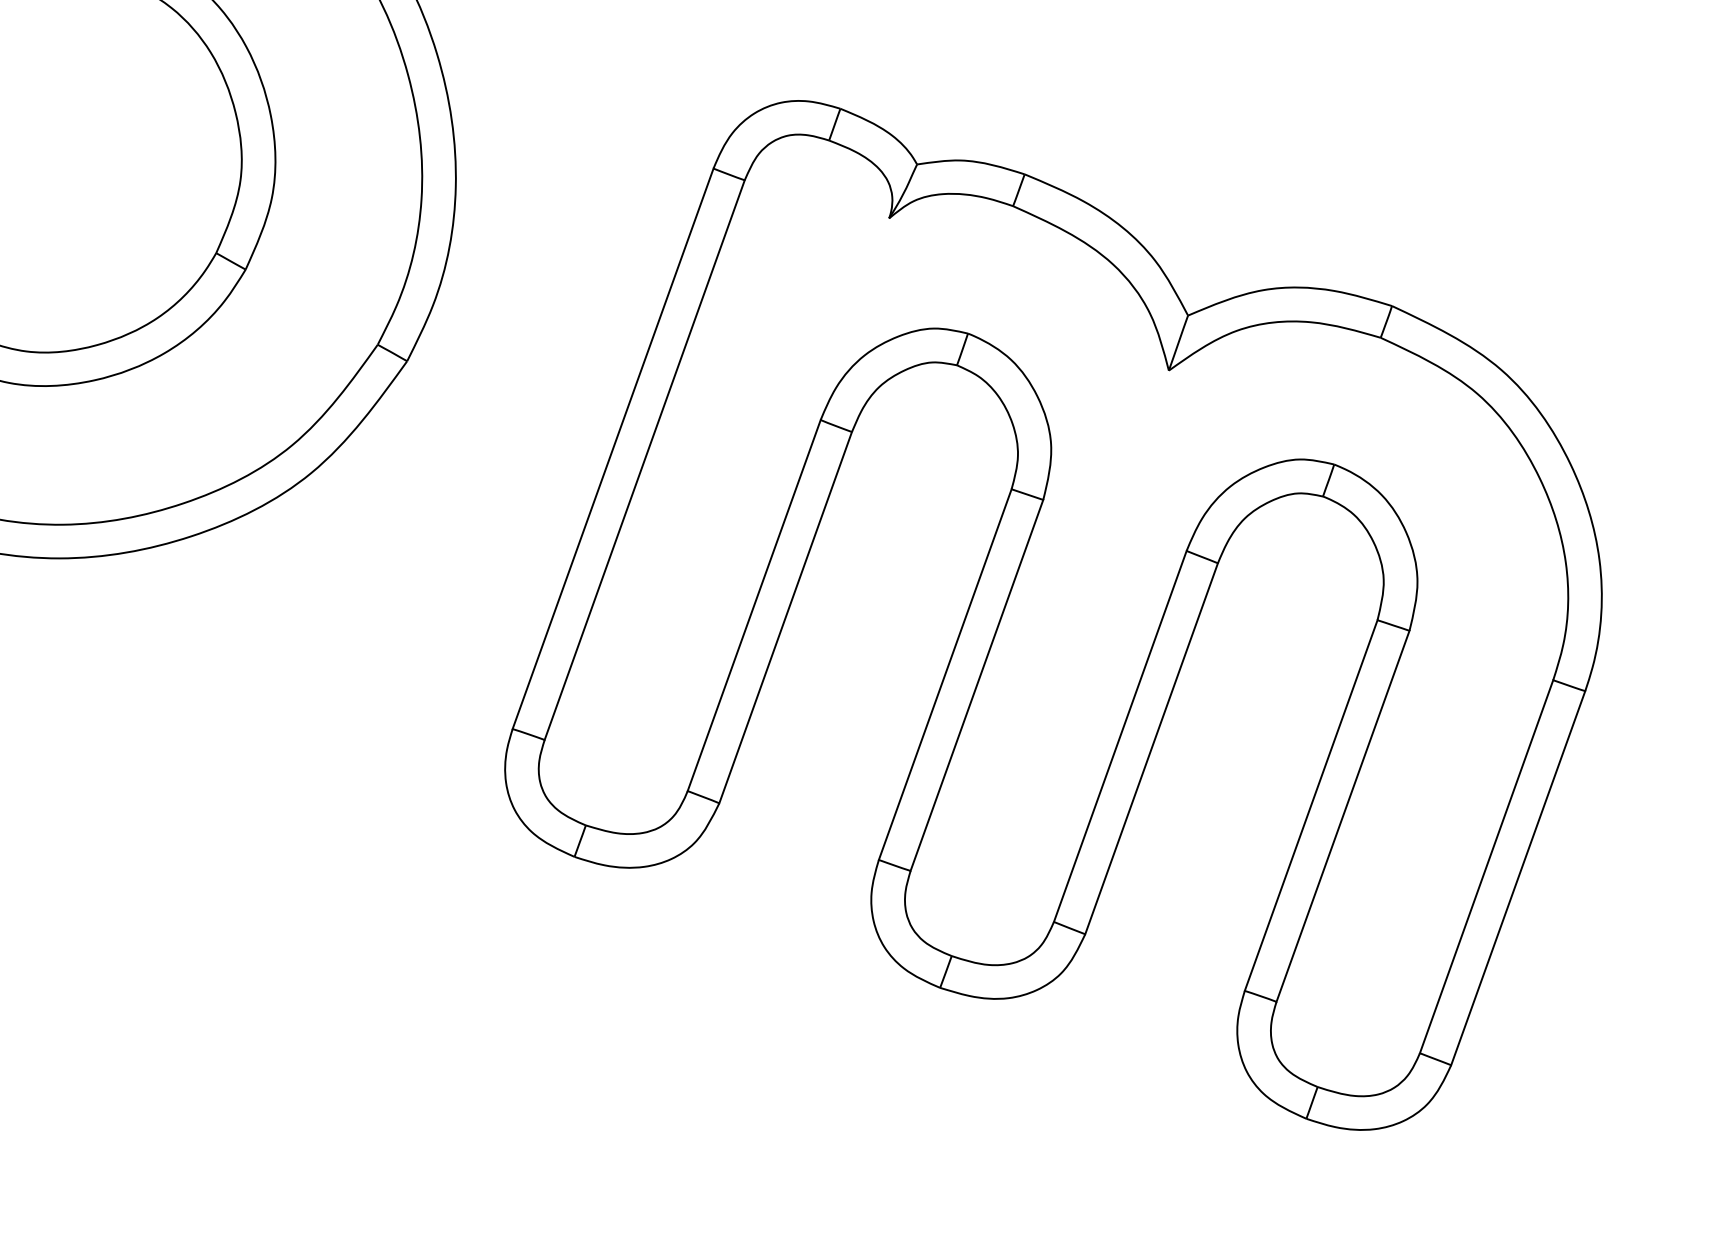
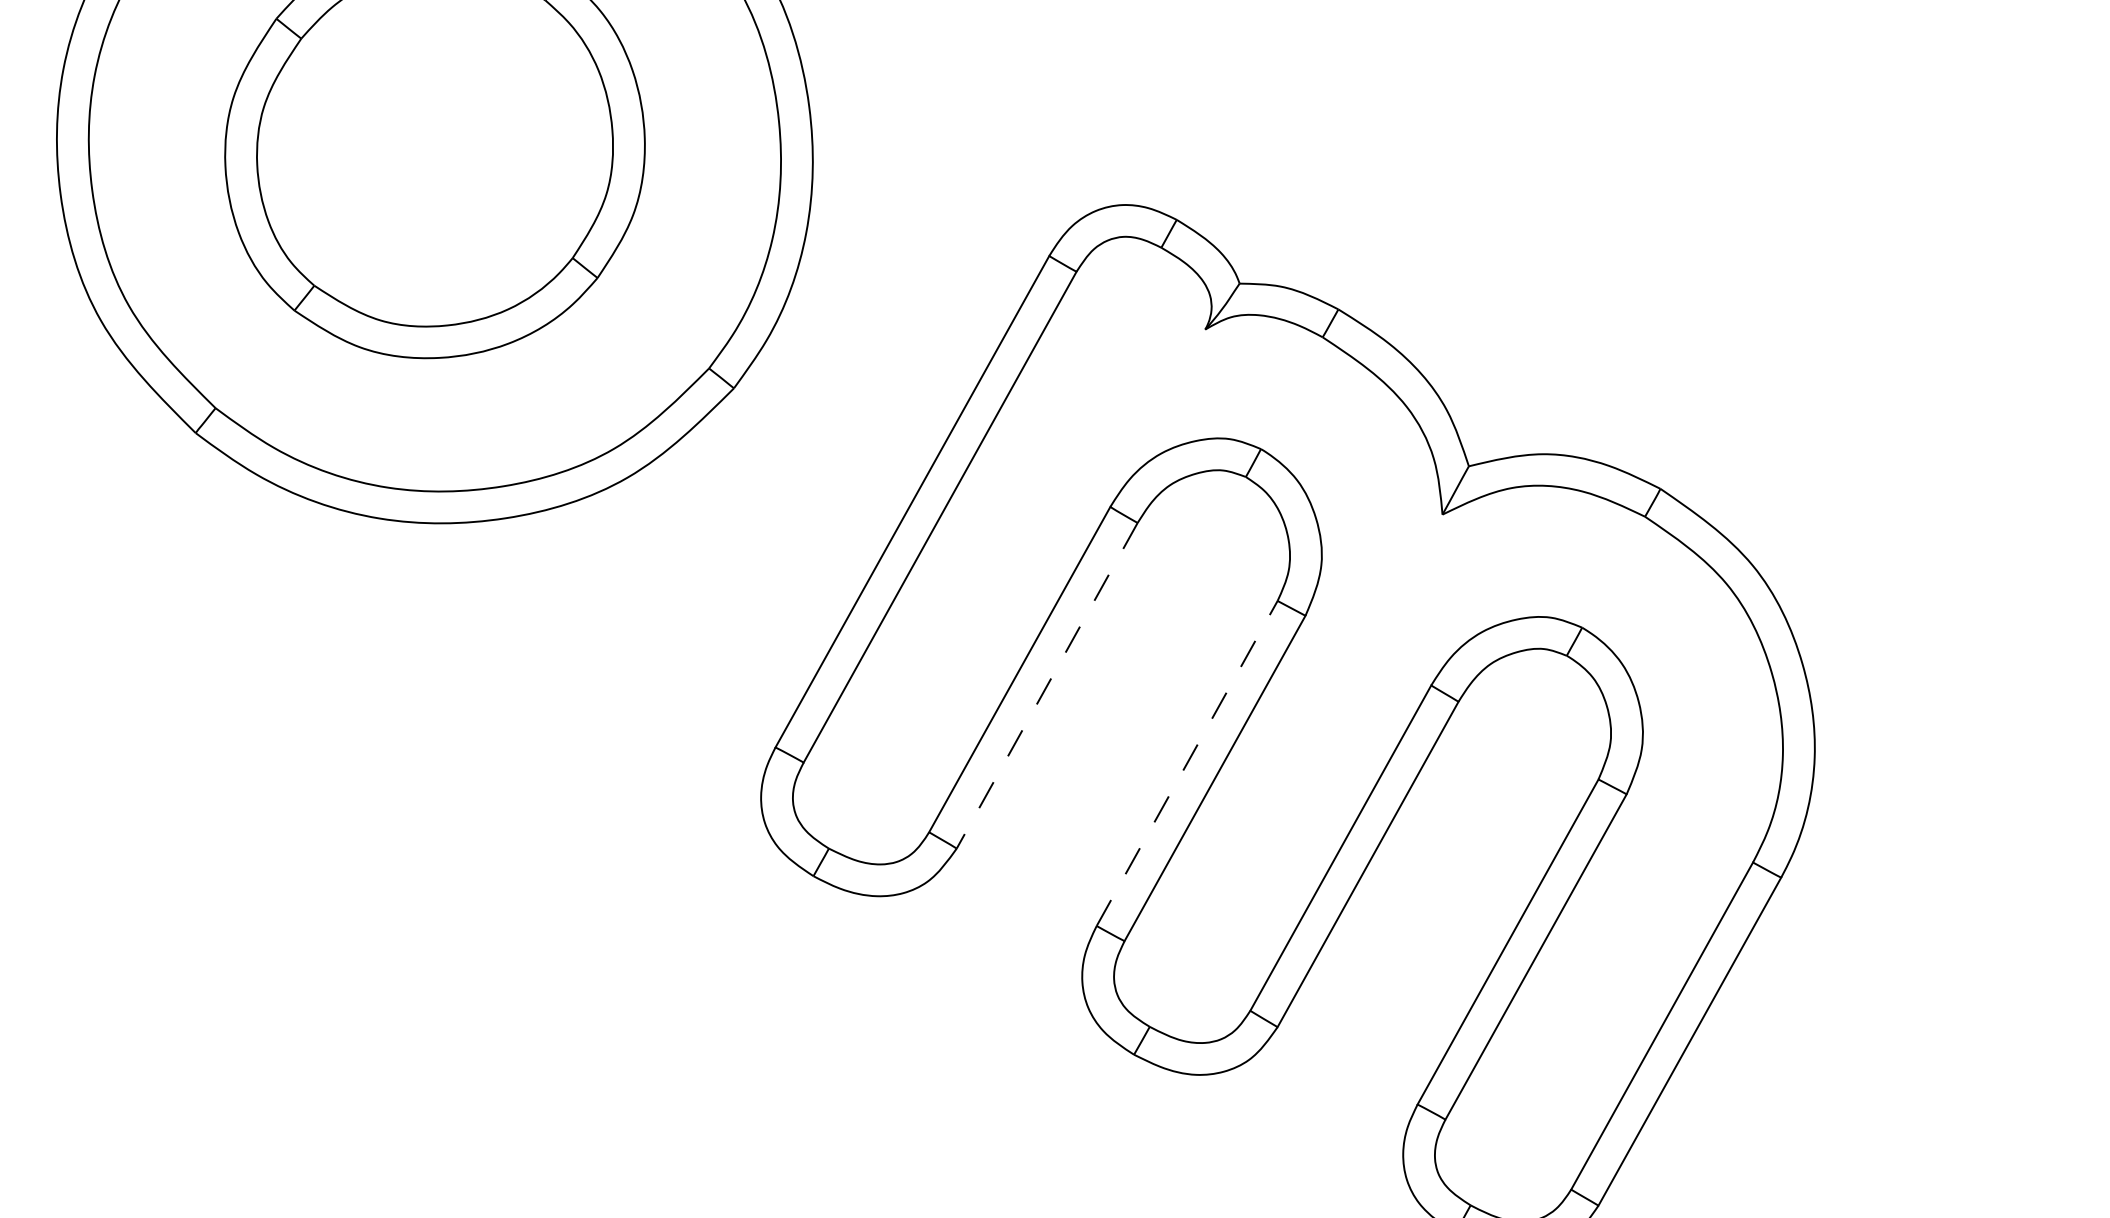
line: (785, 618) -> (1046, 686), solid -> dashed
line: (945, 674) -> (1187, 763), solid -> dashed

